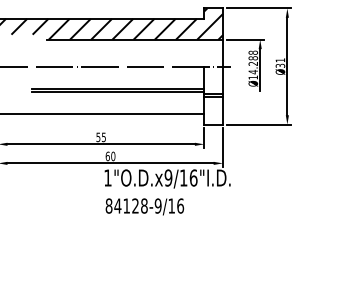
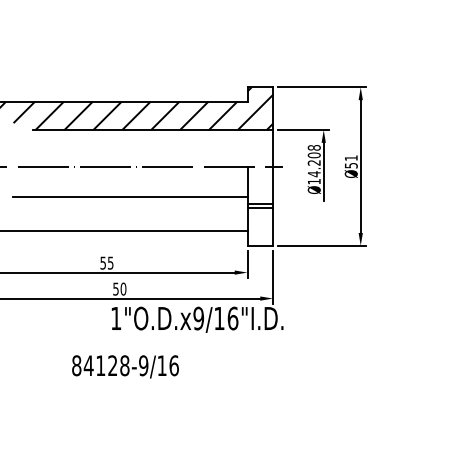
text: (253, 58) -> (314, 155), Ø14.288 -> Ø14.208
text: (279, 65) -> (350, 165), Ø31 -> Ø51
line: (117, 92) -> (129, 201), removed
text: (107, 155) -> (115, 288), 60 -> 50
text: (144, 206) -> (125, 366), moved

